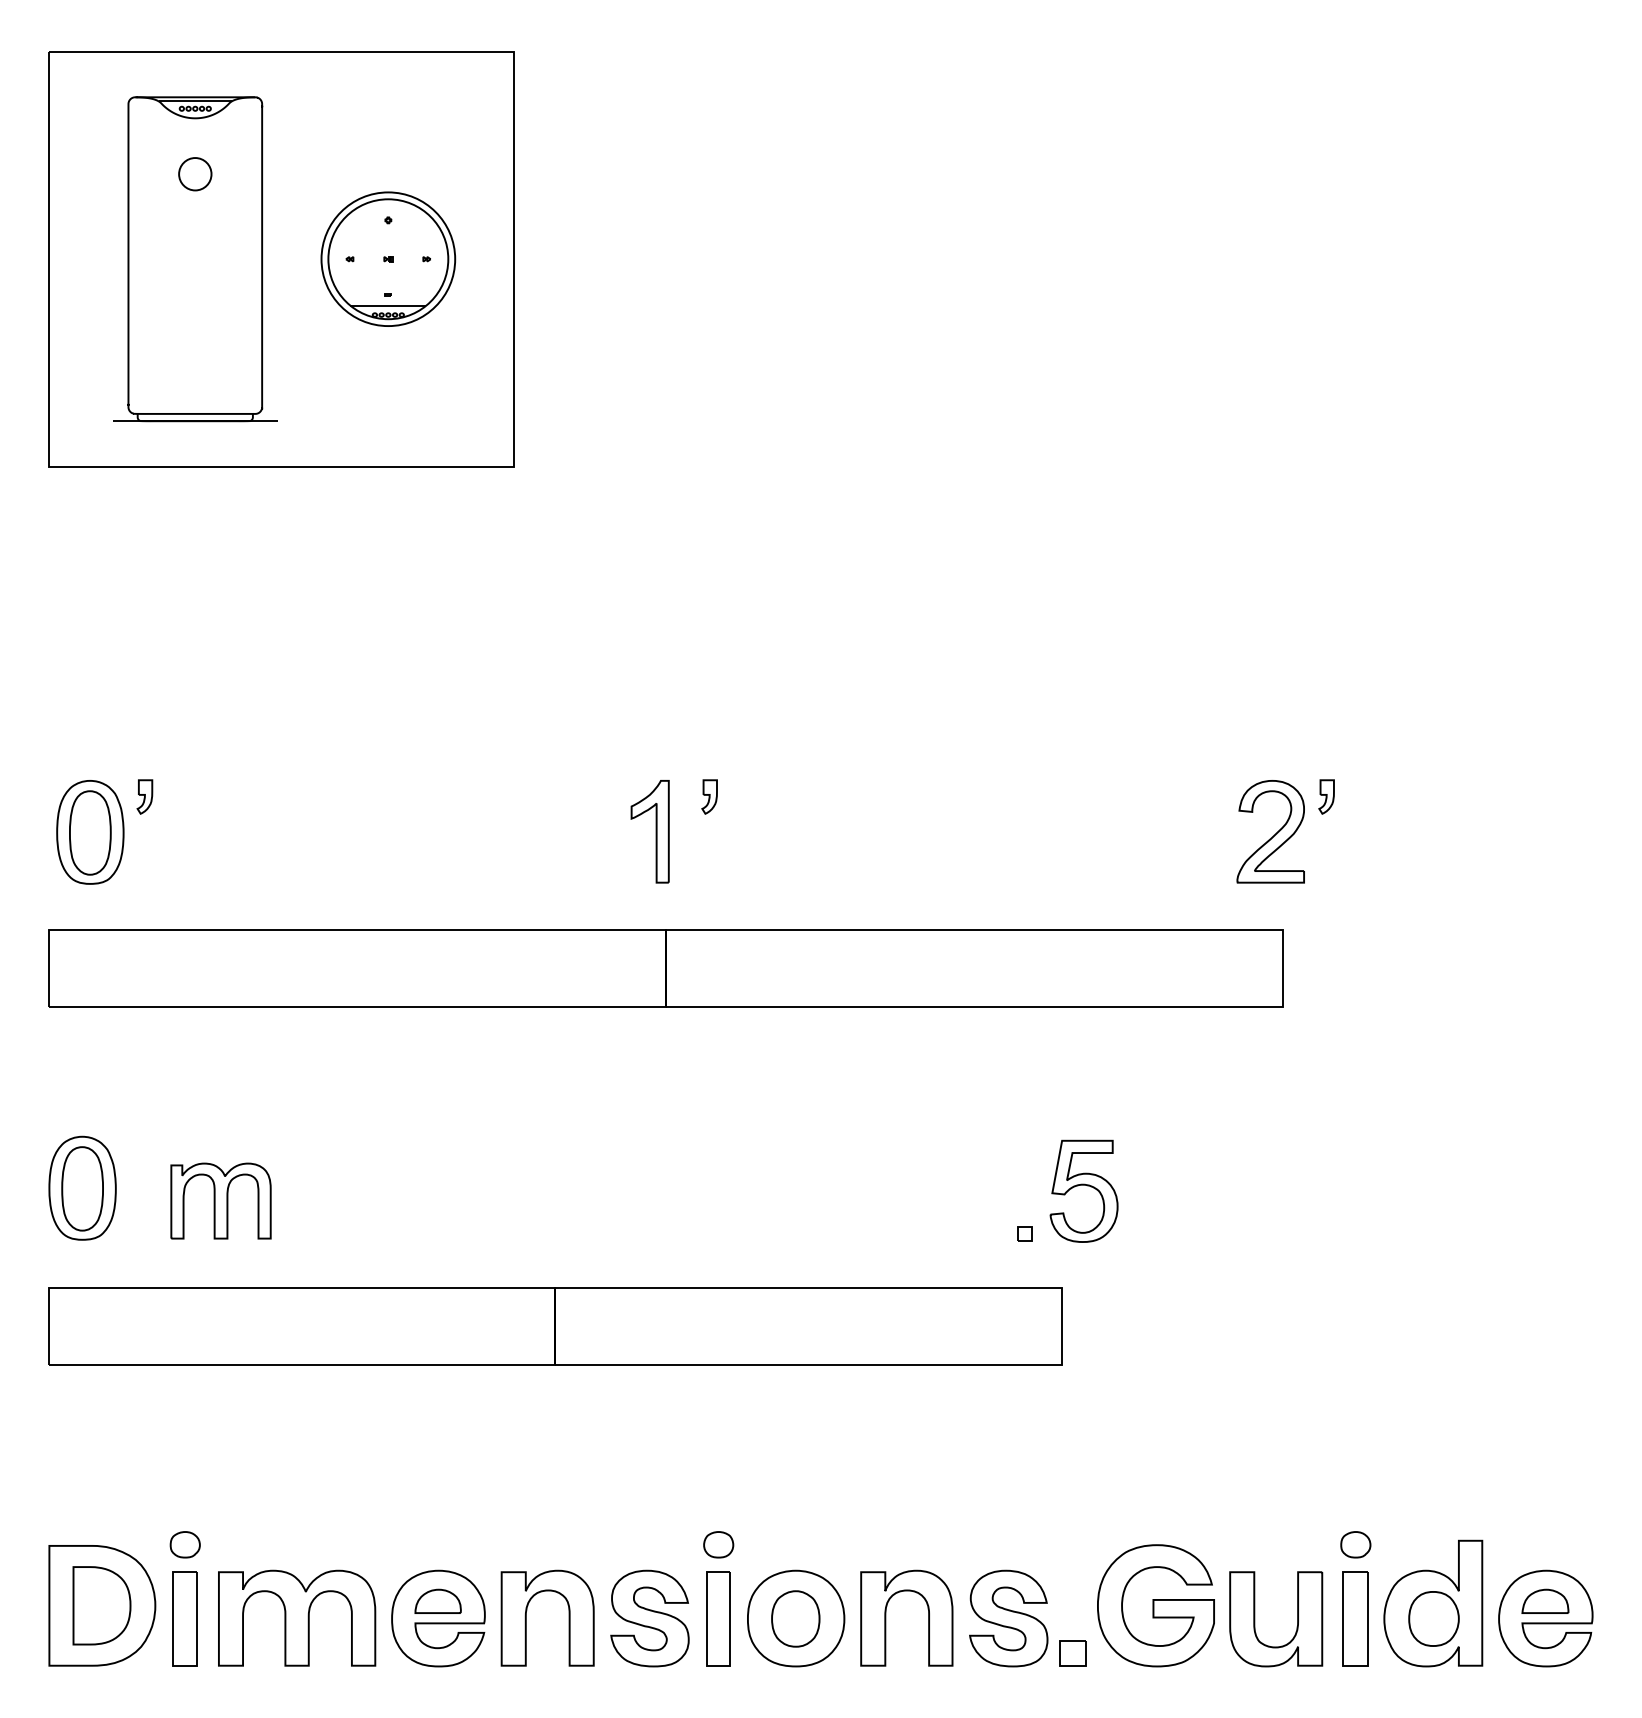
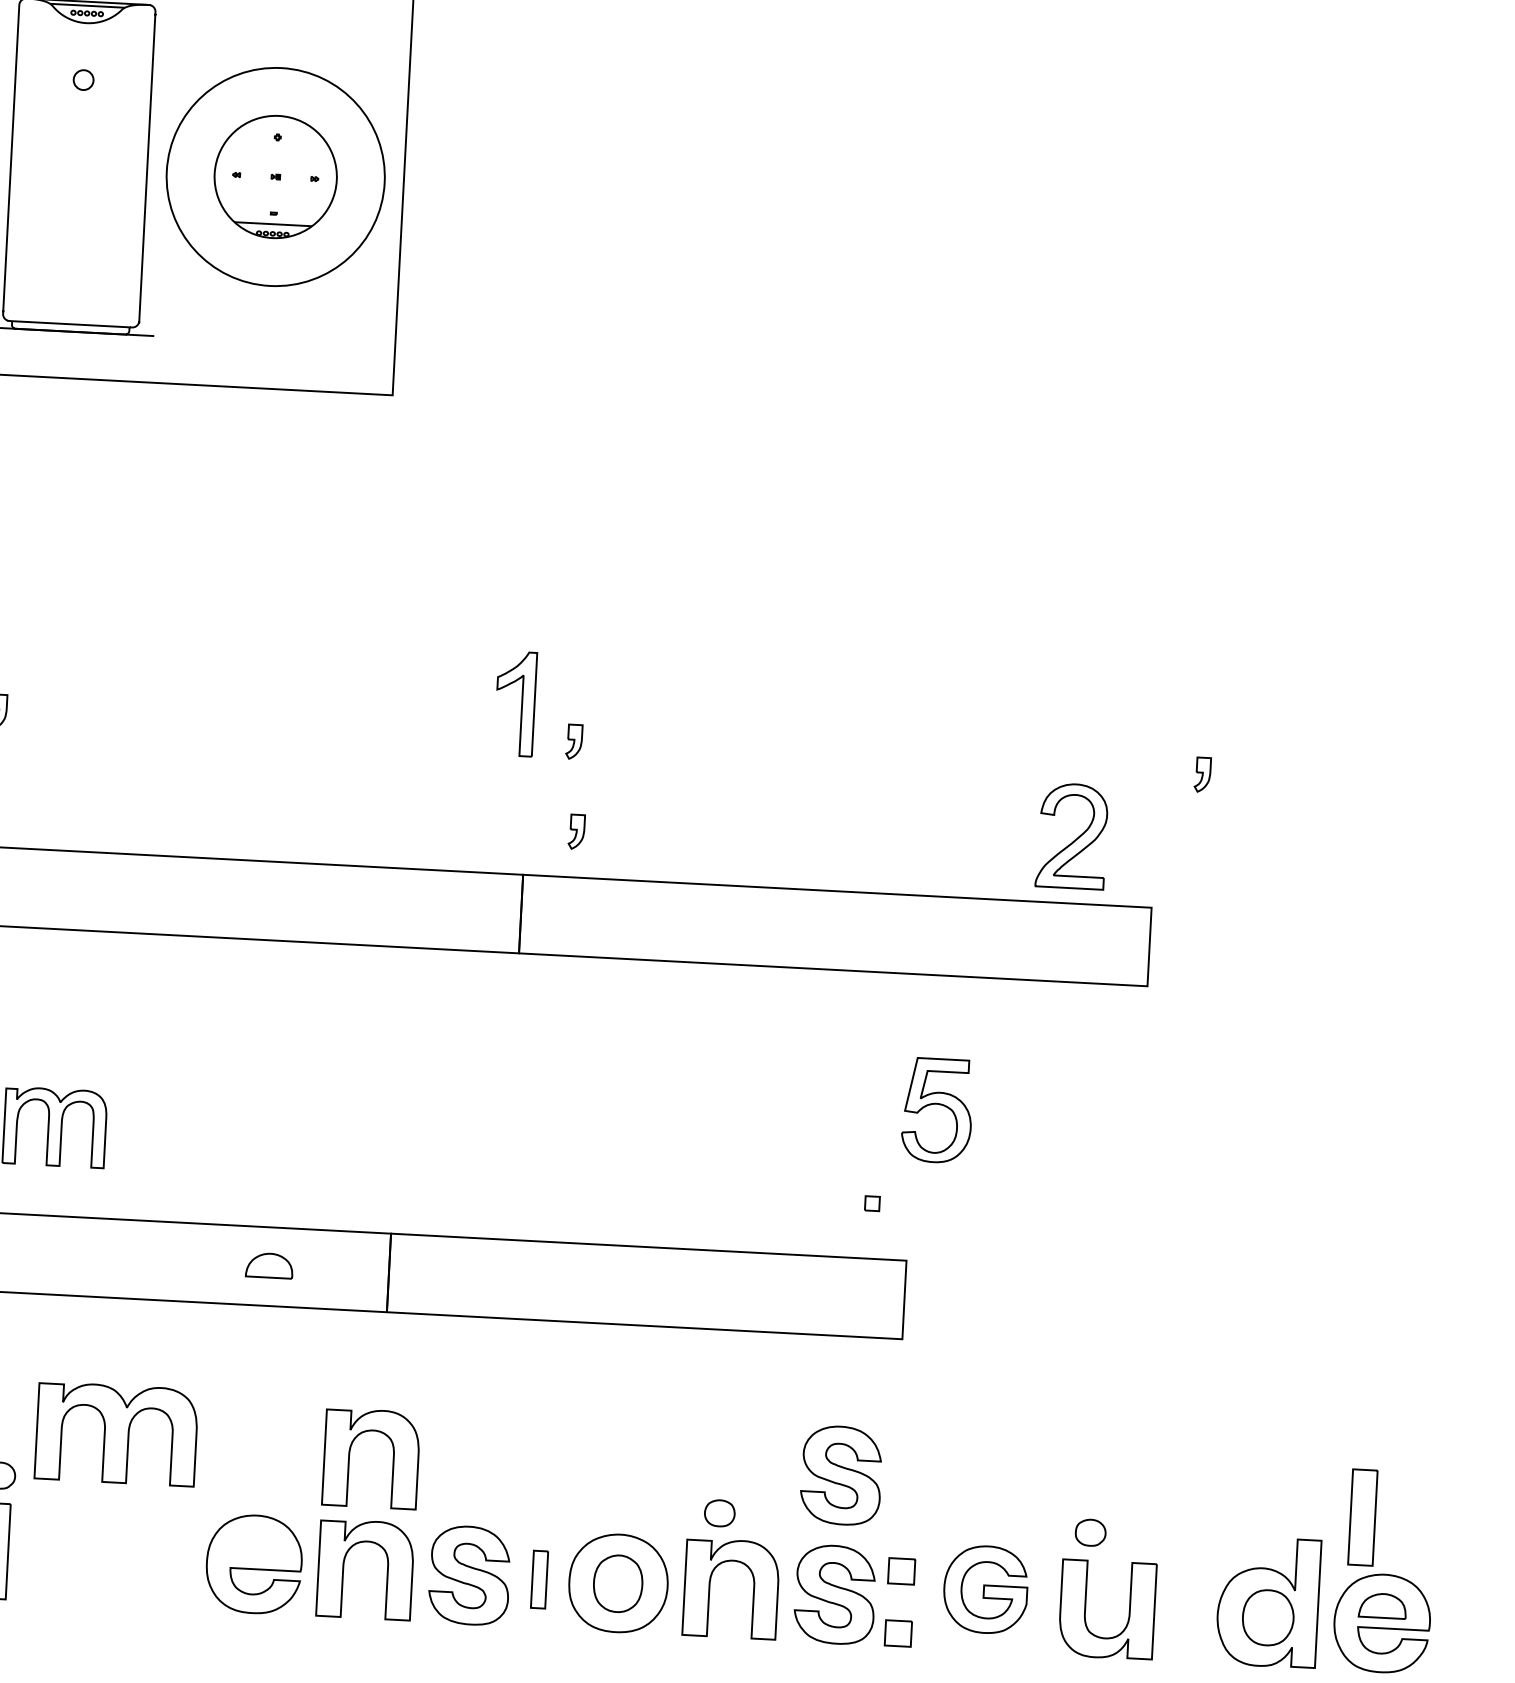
circle: (195, 174) -> (83, 80), size x0.6
circle: (388, 259) -> (275, 177), size x1.6
part: (649, 831) -> (514, 703), moved
part: (1270, 831) -> (1071, 835), moved
part: (716, 884) -> (576, 831), added
part: (1083, 1190) -> (936, 1109), moved
part: (1008, 1501) -> (841, 1475), added
part: (526, 1508) -> (349, 1456), added
part: (718, 1544) -> (719, 1513), moved
part: (1355, 1544) -> (1090, 1532), moved
part: (1072, 1592) -> (901, 1571), added
part: (437, 1600) -> (268, 1264), moved
part: (1155, 1605) -> (985, 1589), size x0.7
part: (297, 1617) -> (117, 1433), moved
part: (718, 1618) -> (539, 1579), size x0.6
part: (1355, 1618) -> (1362, 1517), moved

